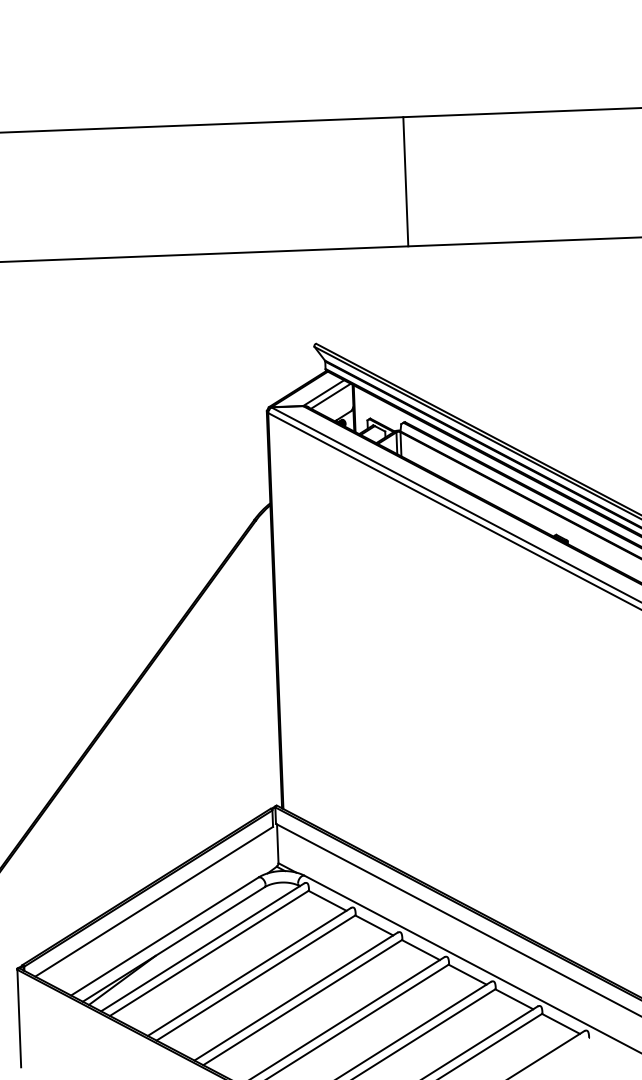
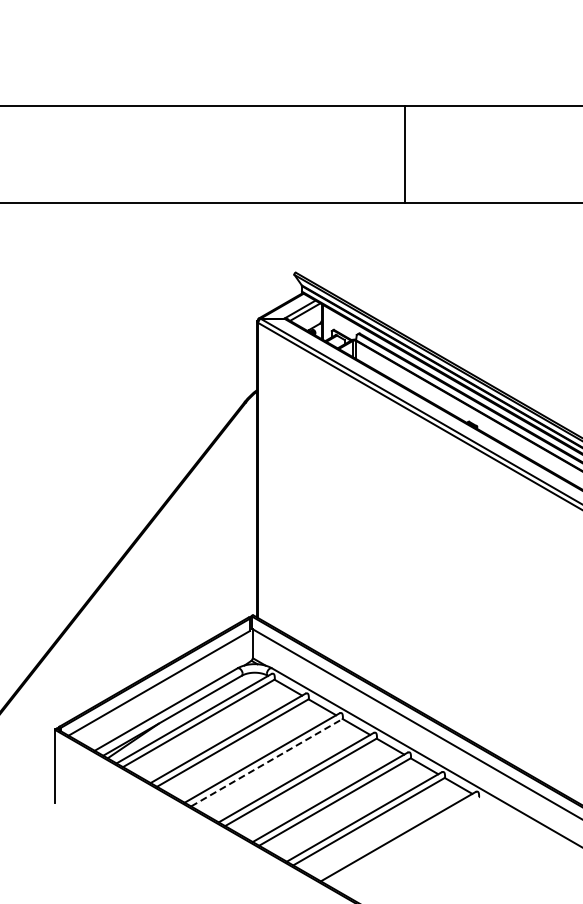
line: (406, 181) -> (405, 154), moved
line: (302, 1002) -> (266, 762), solid -> dashed

